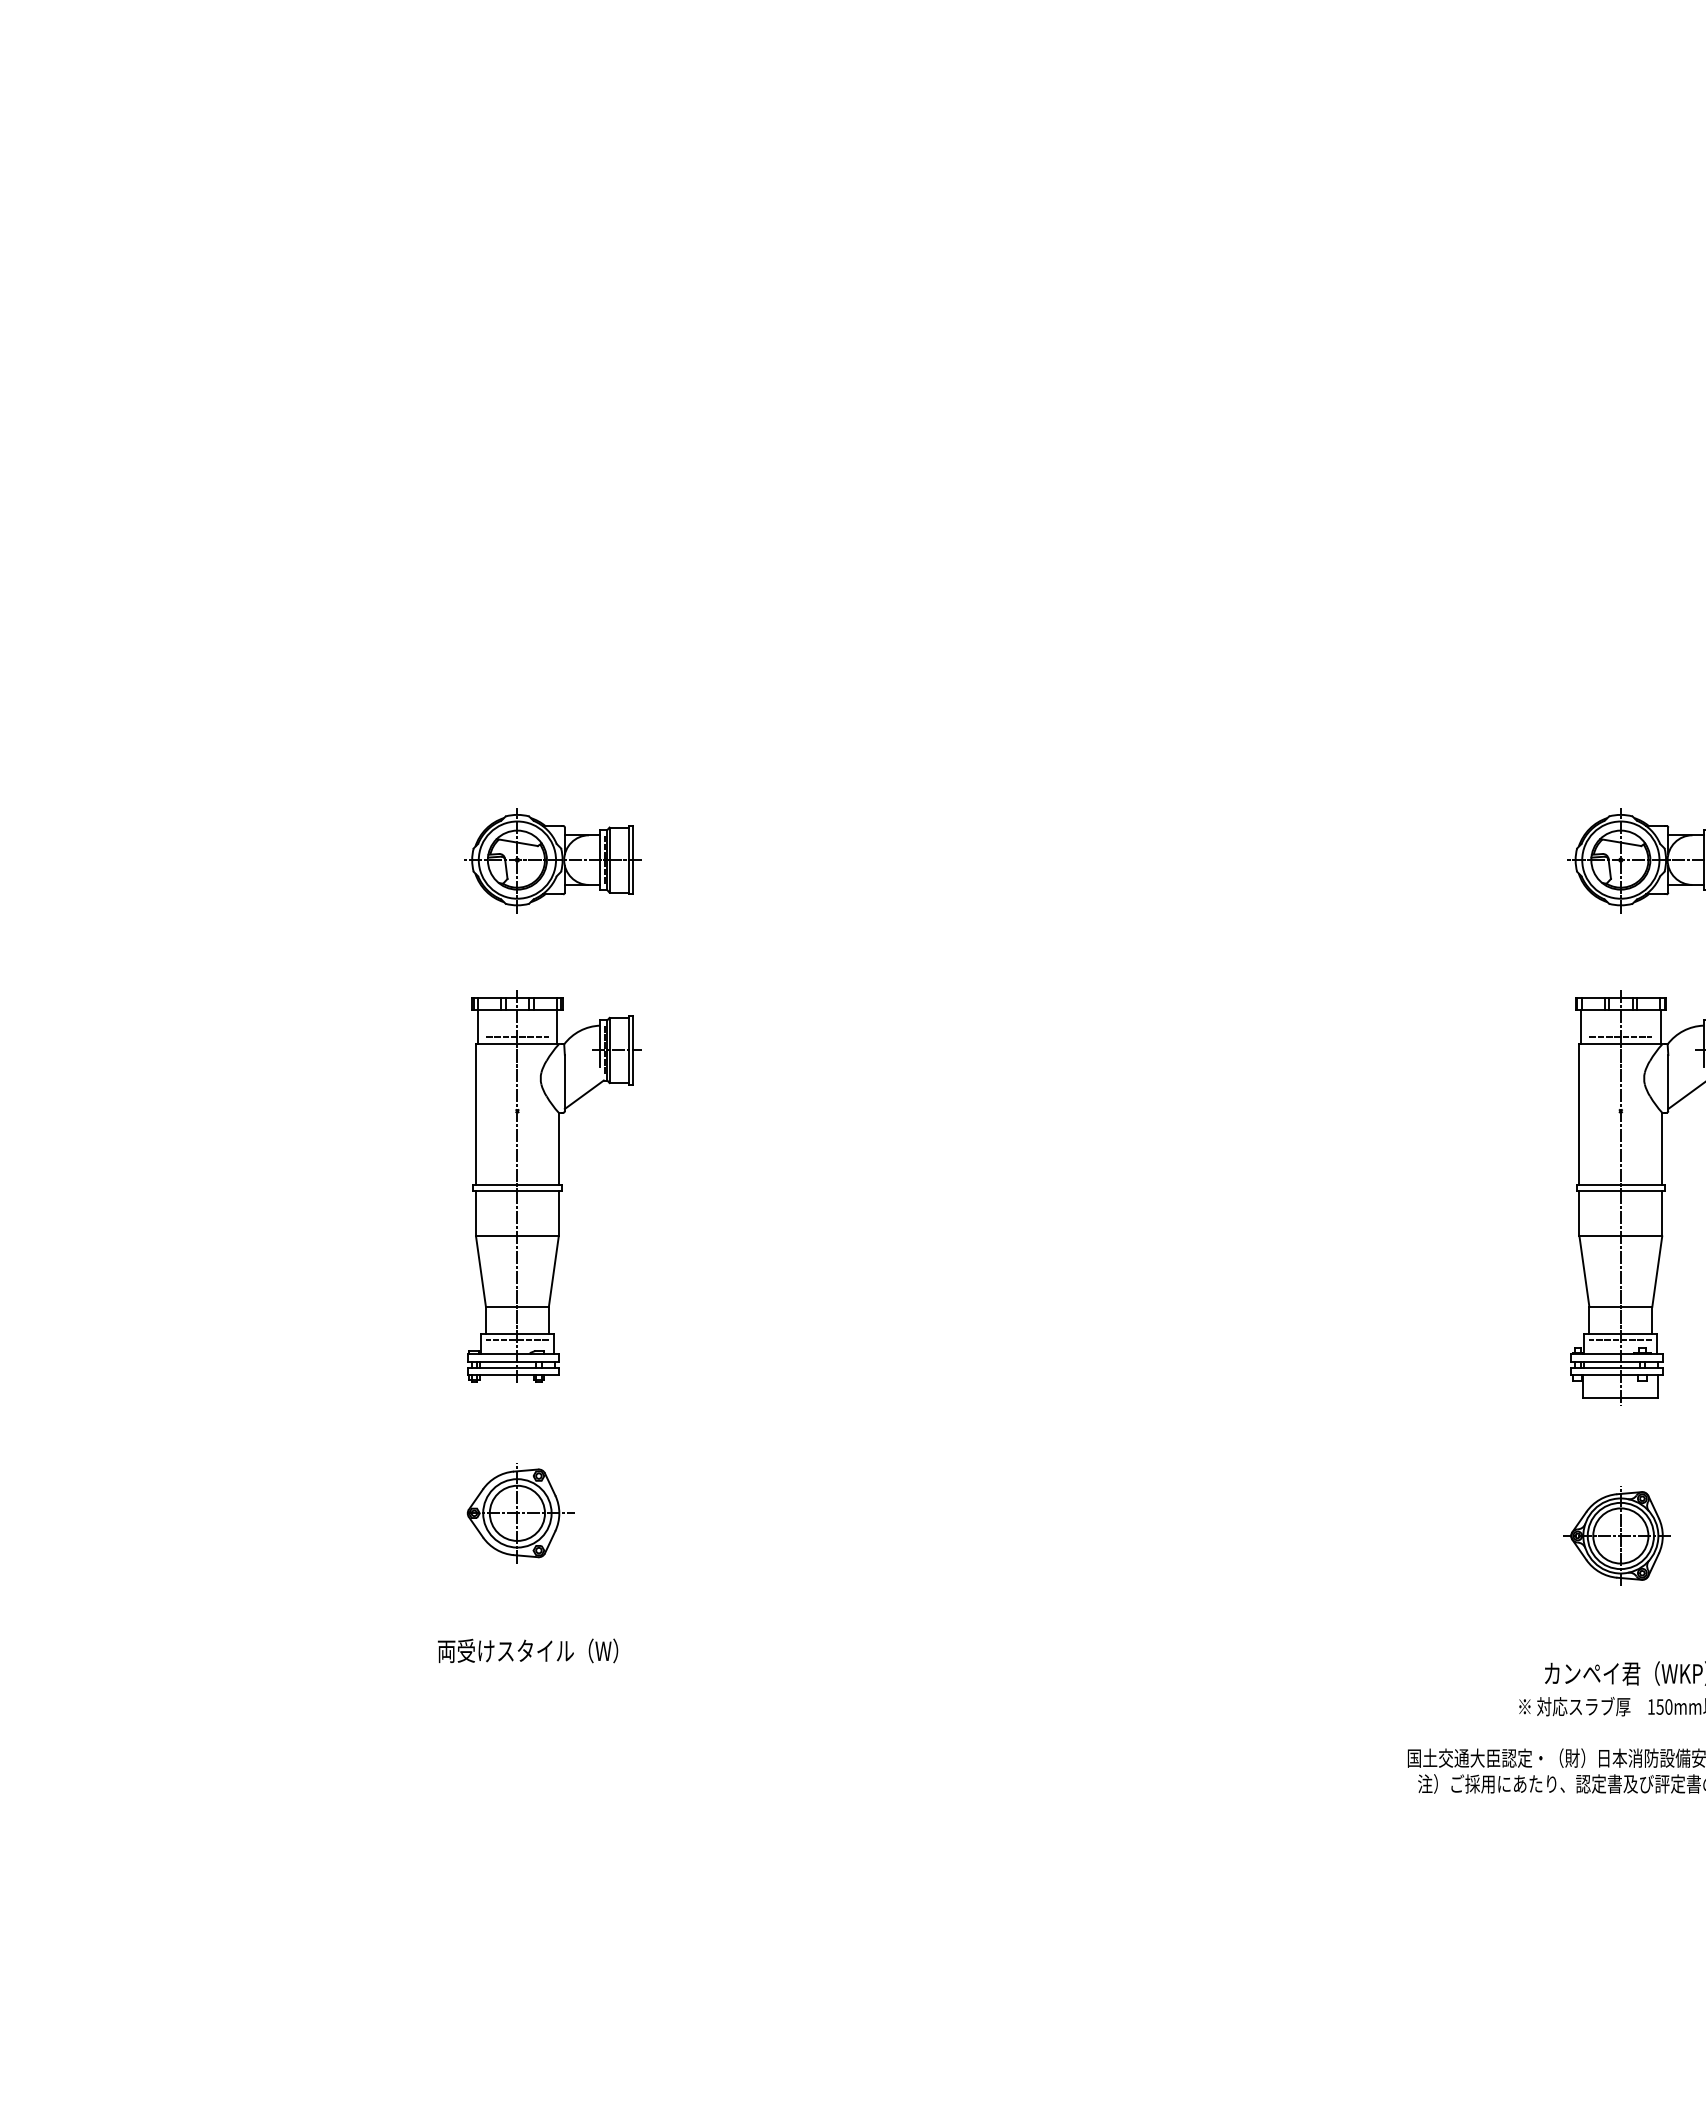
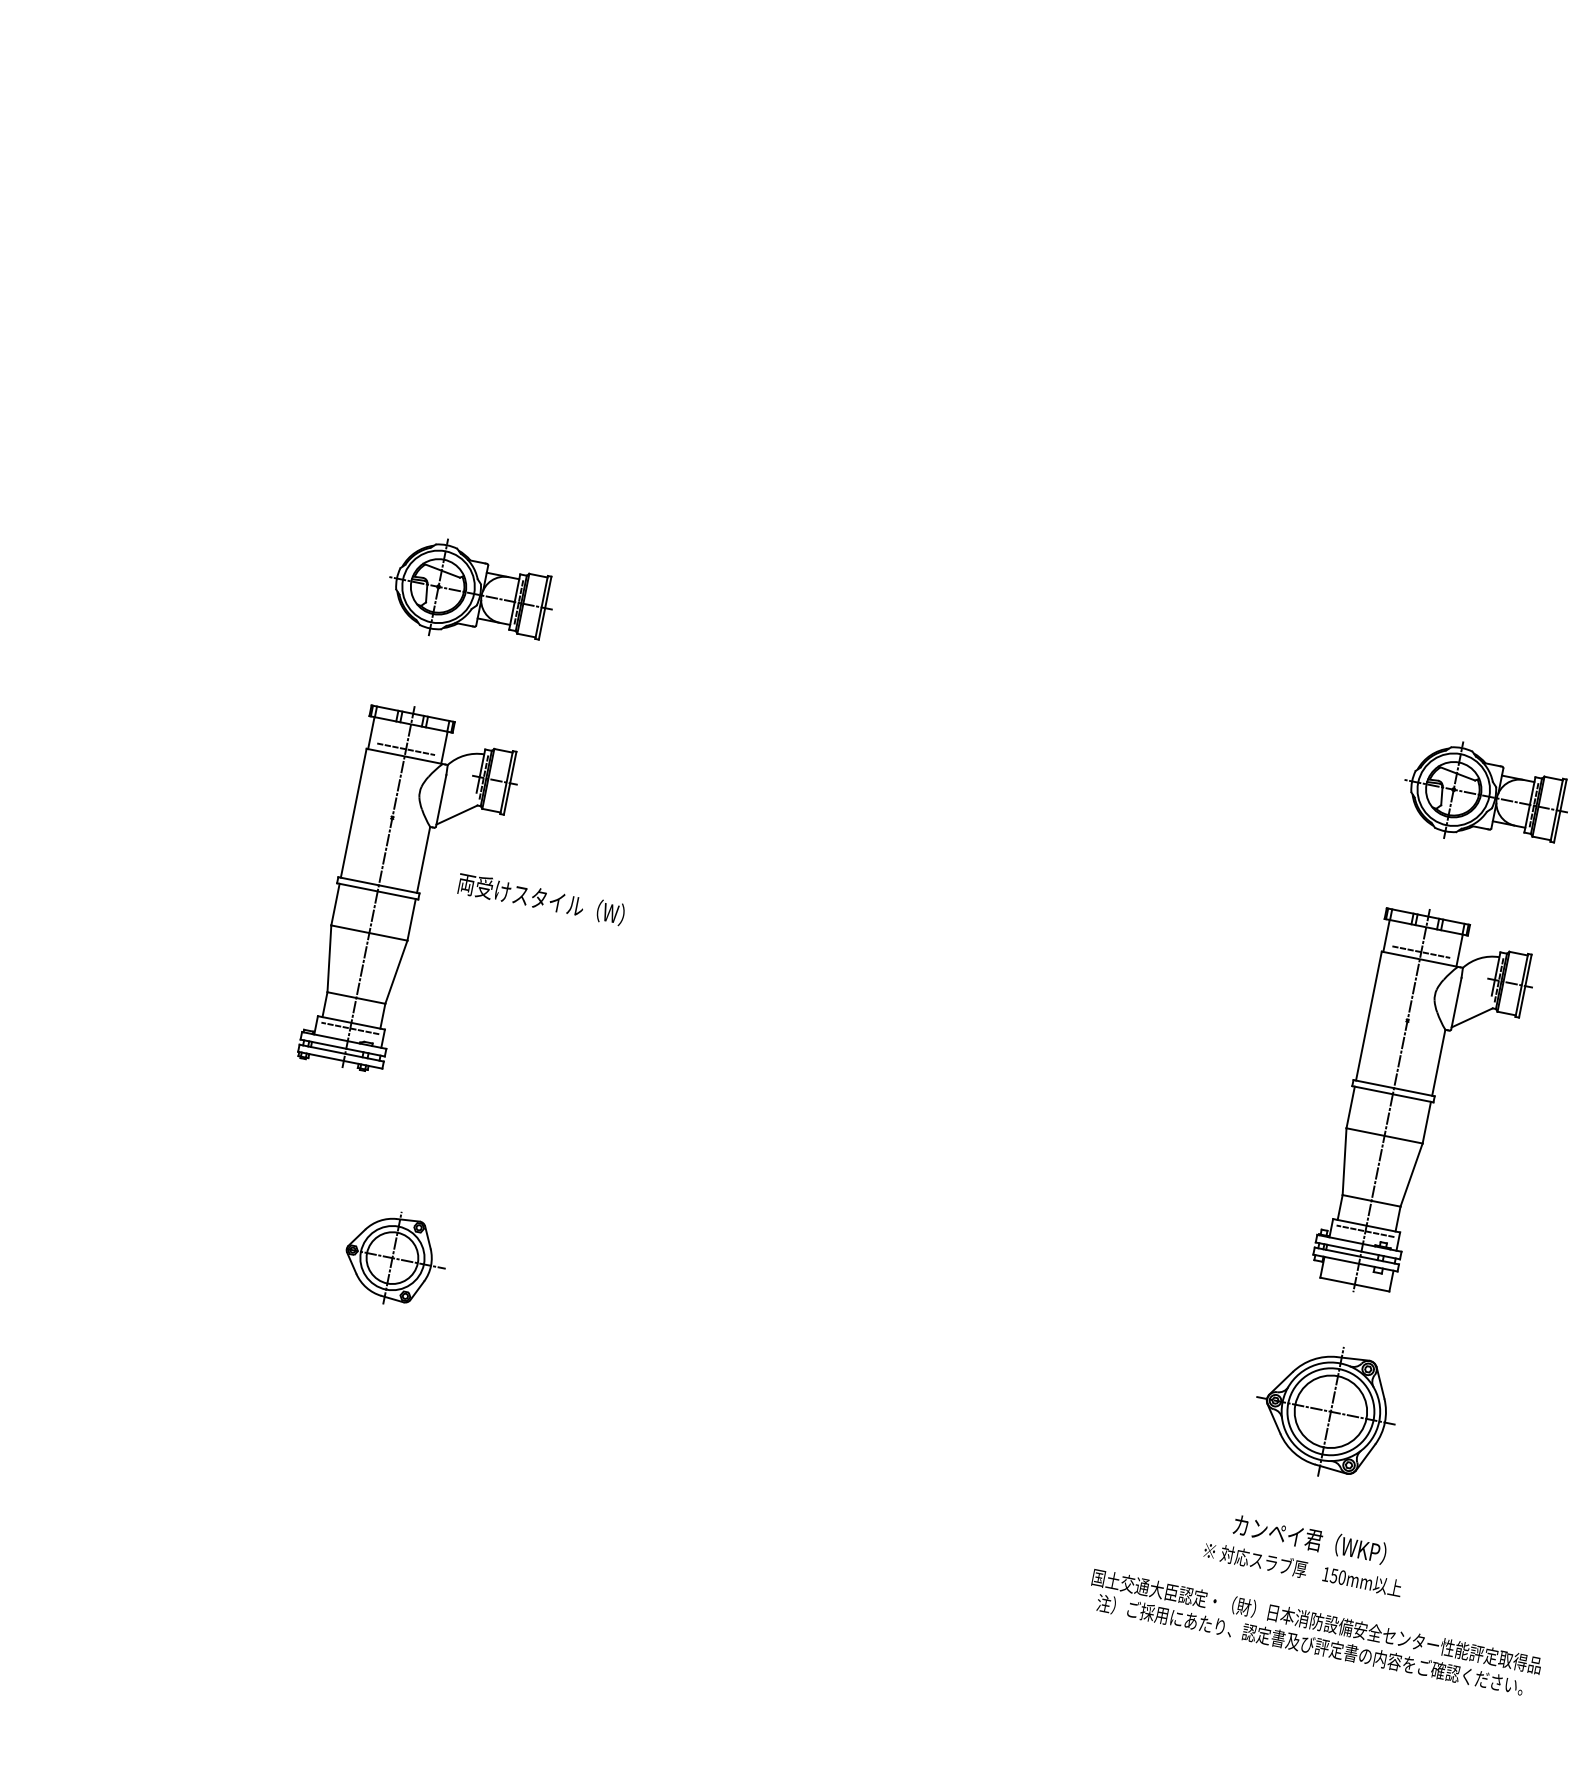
part: (520, 1513) -> (395, 1258), moved
part: (1616, 1535) -> (1325, 1410), size x1.4
text: (528, 1650) -> (541, 898), moved

